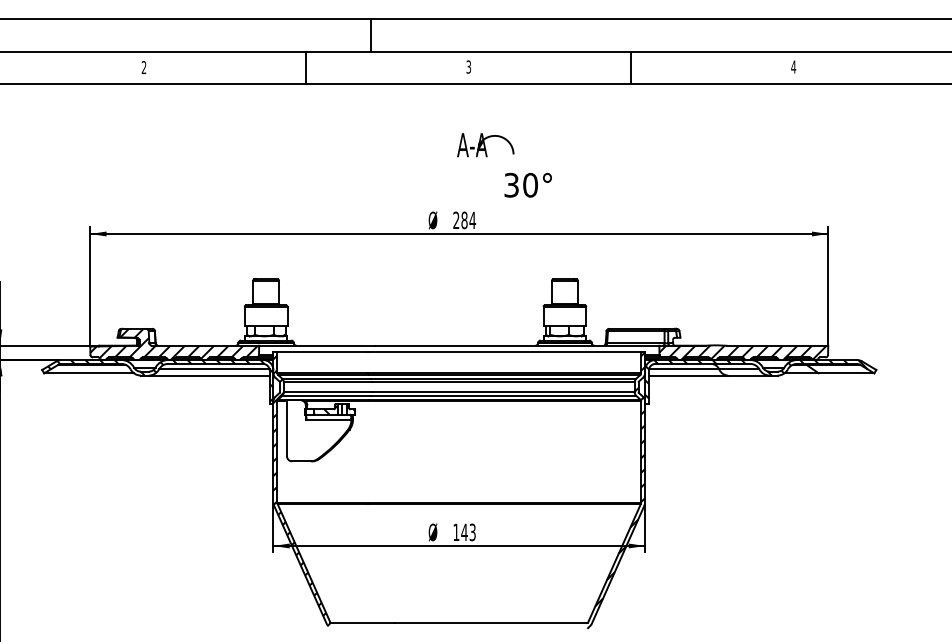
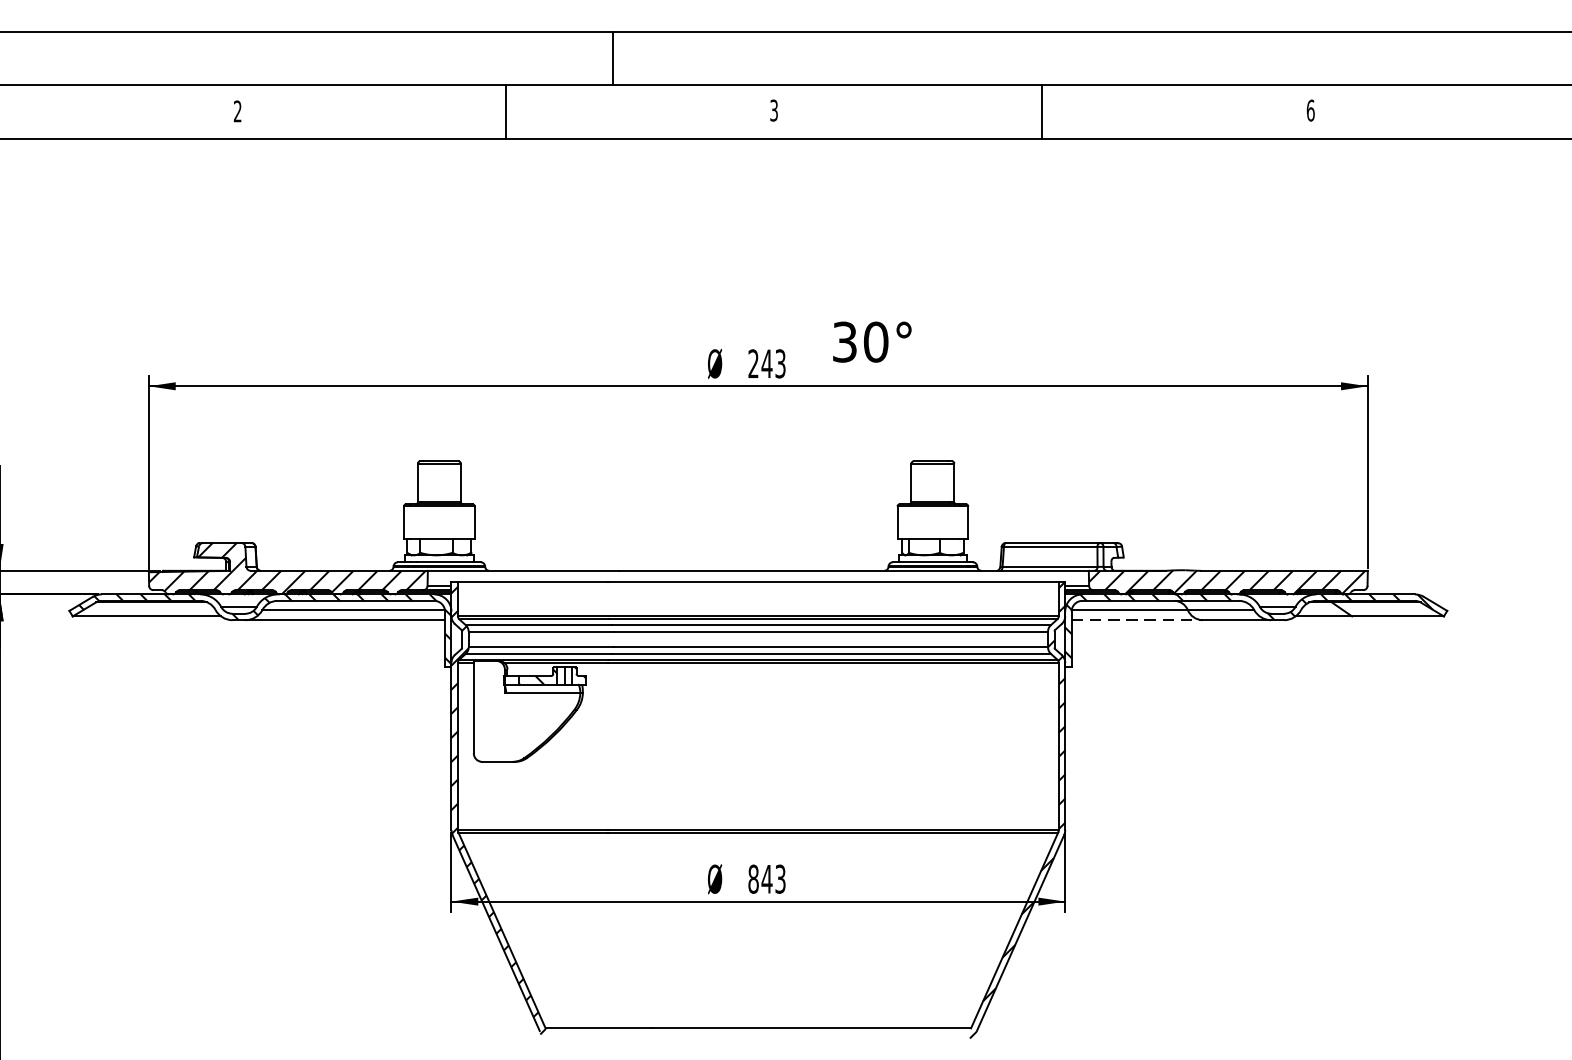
text: (793, 66) -> (1310, 109), 4 -> 6
part: (485, 145) -> (801, 240), removed
text: (527, 184) -> (871, 340), moved
text: (468, 220) -> (773, 363), 284 -> 243
line: (688, 375) -> (1137, 620), solid -> dashed
text: (456, 532) -> (753, 879), 143 -> 843

